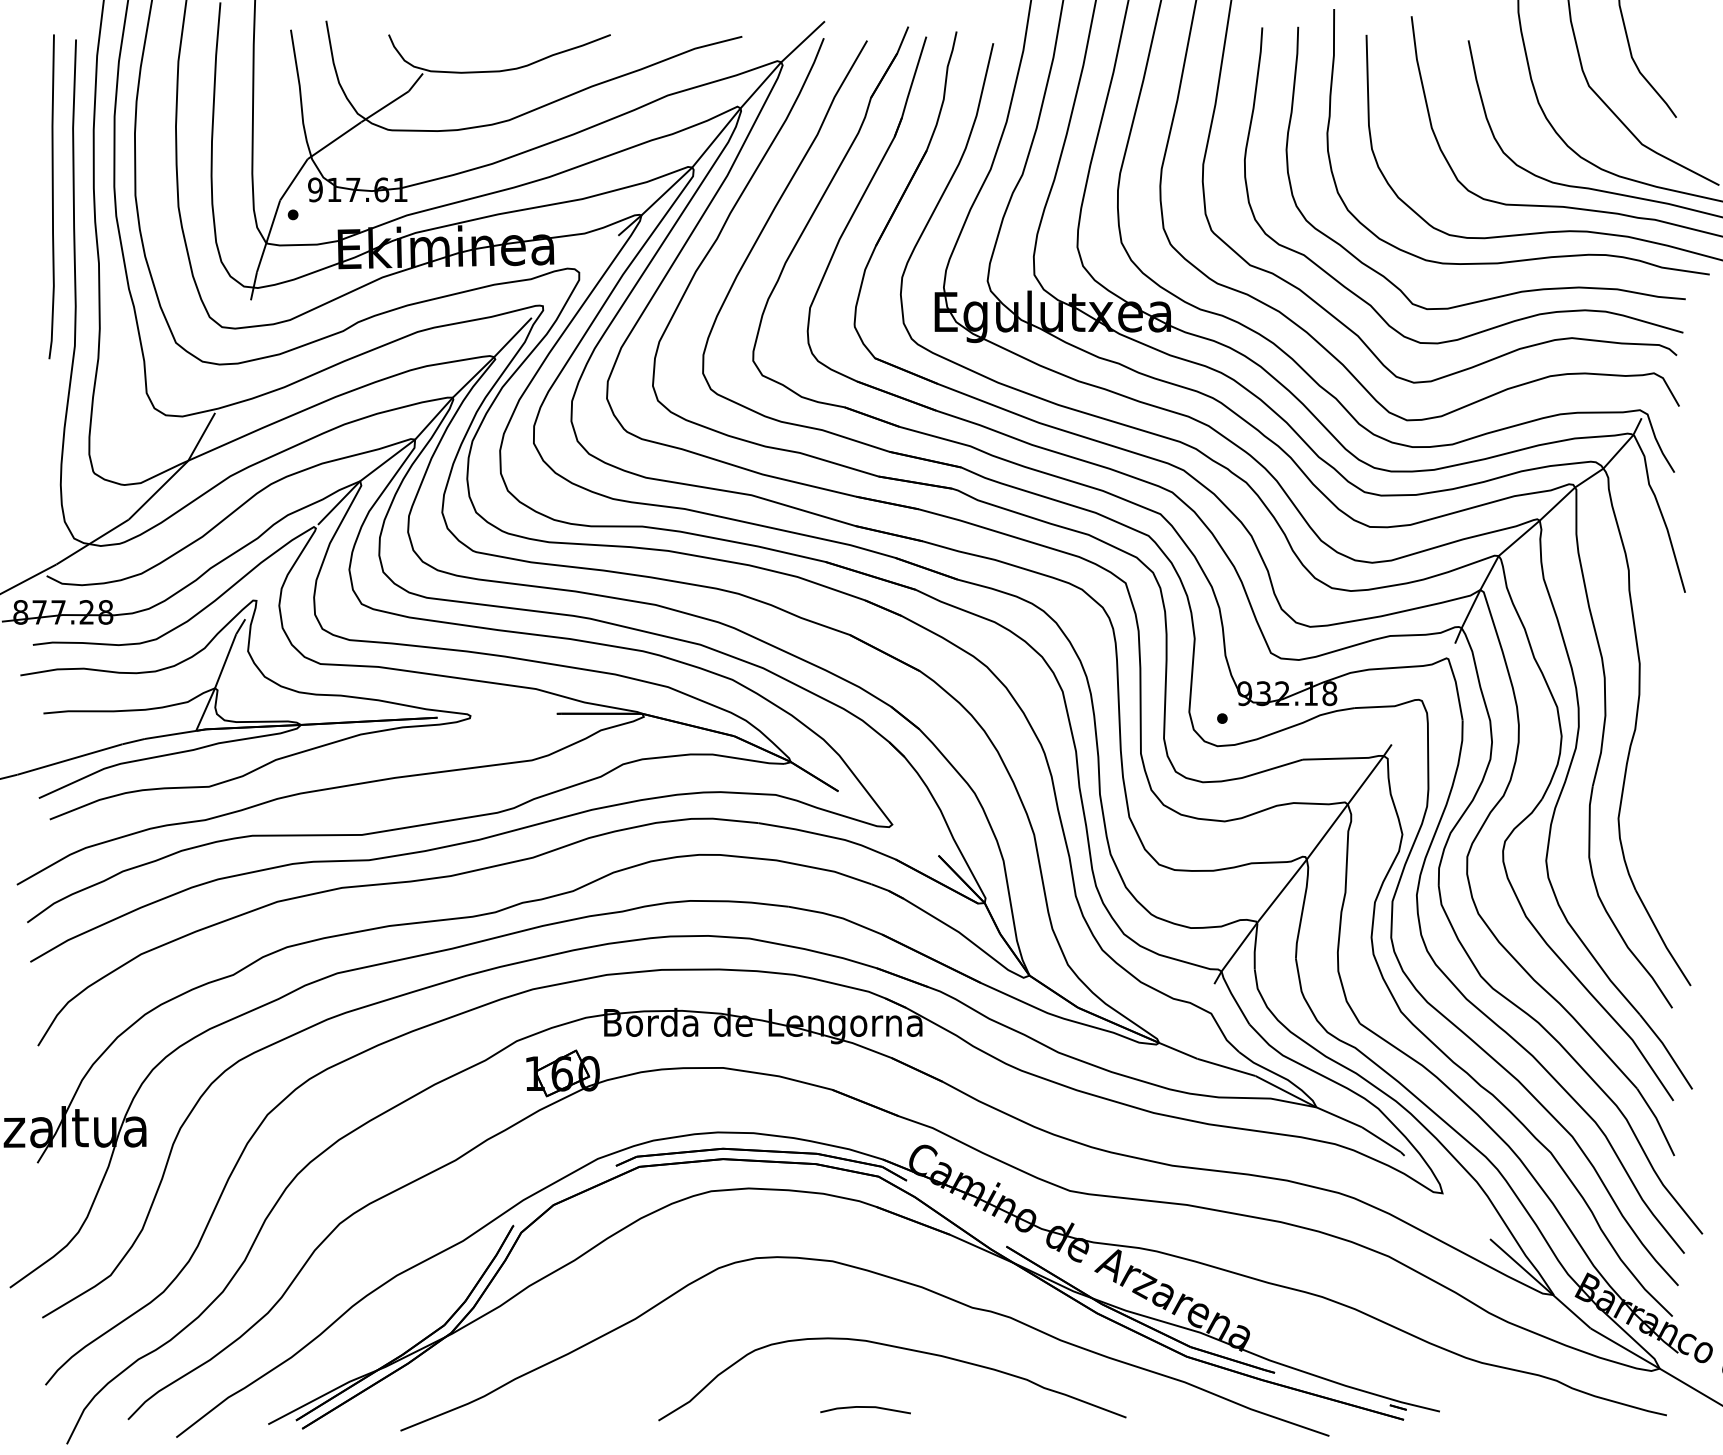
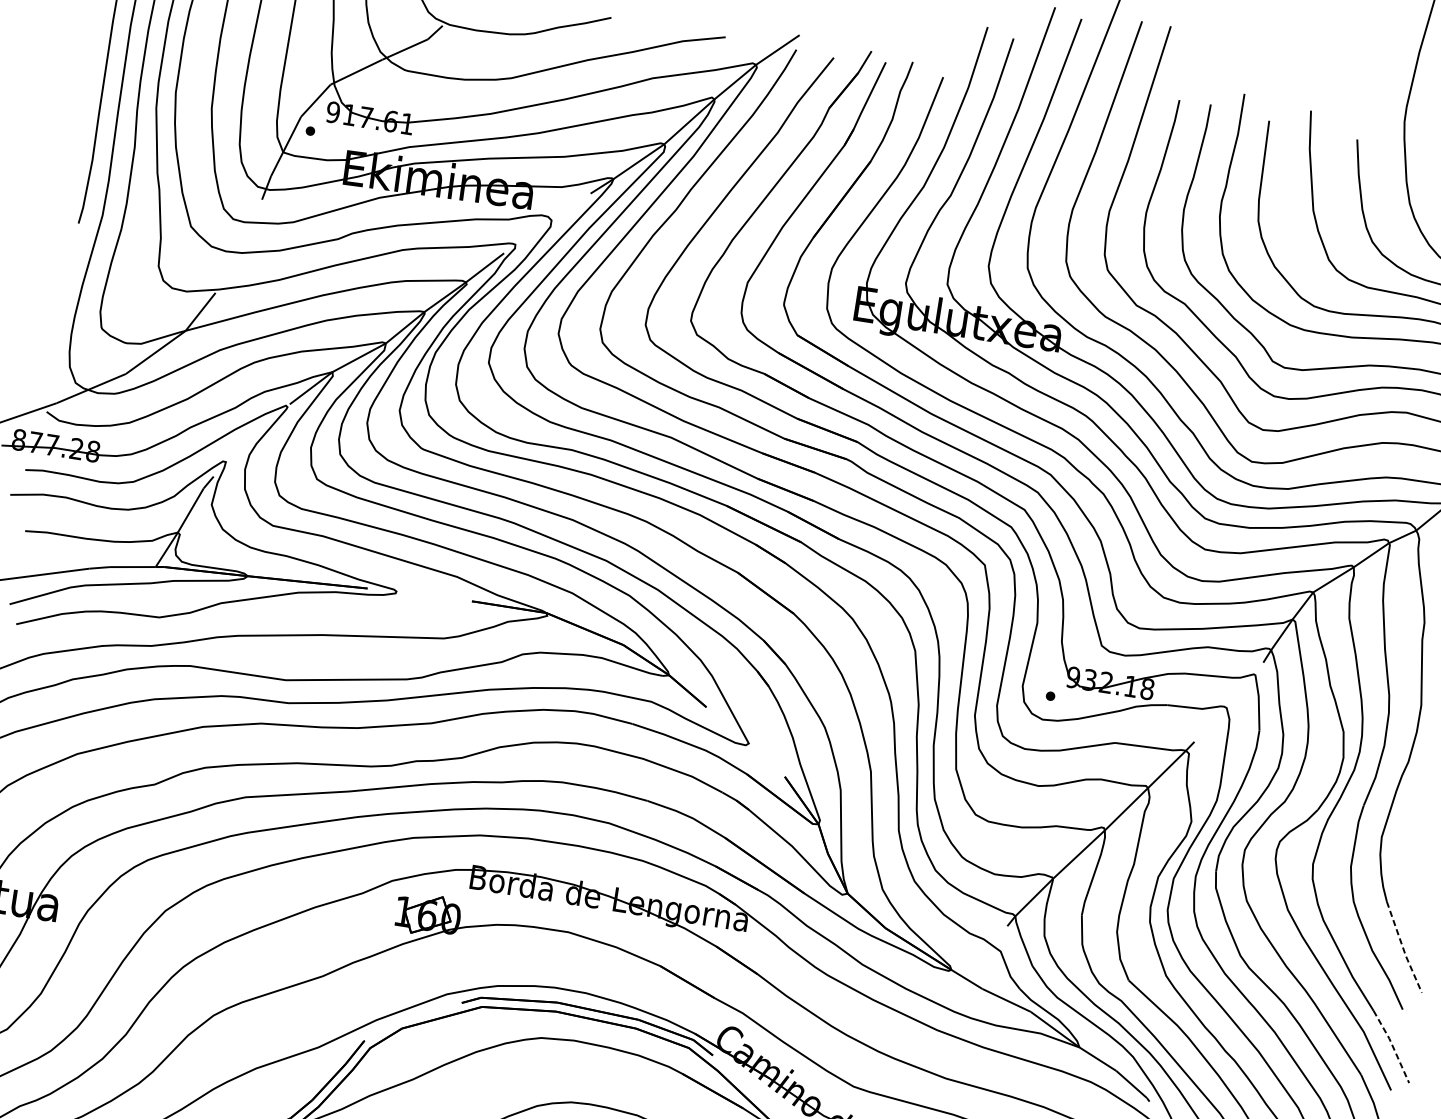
line: (1662, 939) -> (1403, 948), solid -> dashed
line: (1667, 1050) -> (1392, 1045), solid -> dashed

